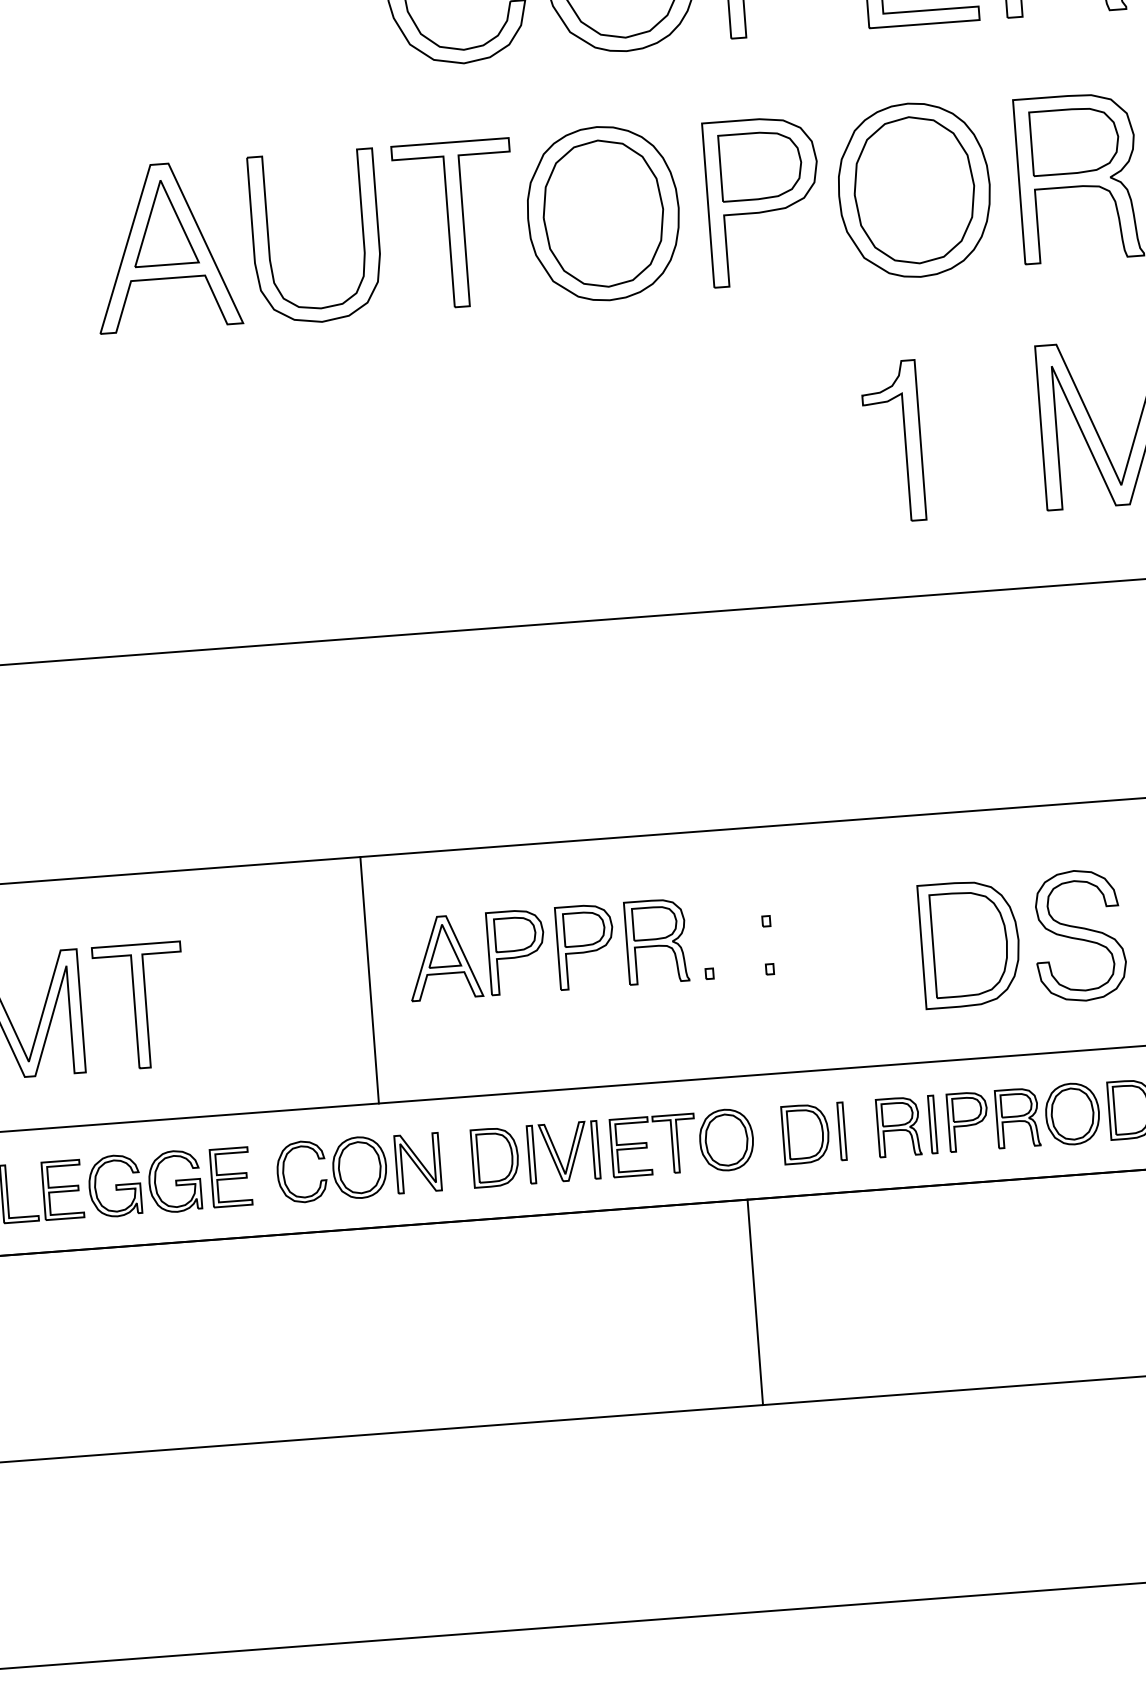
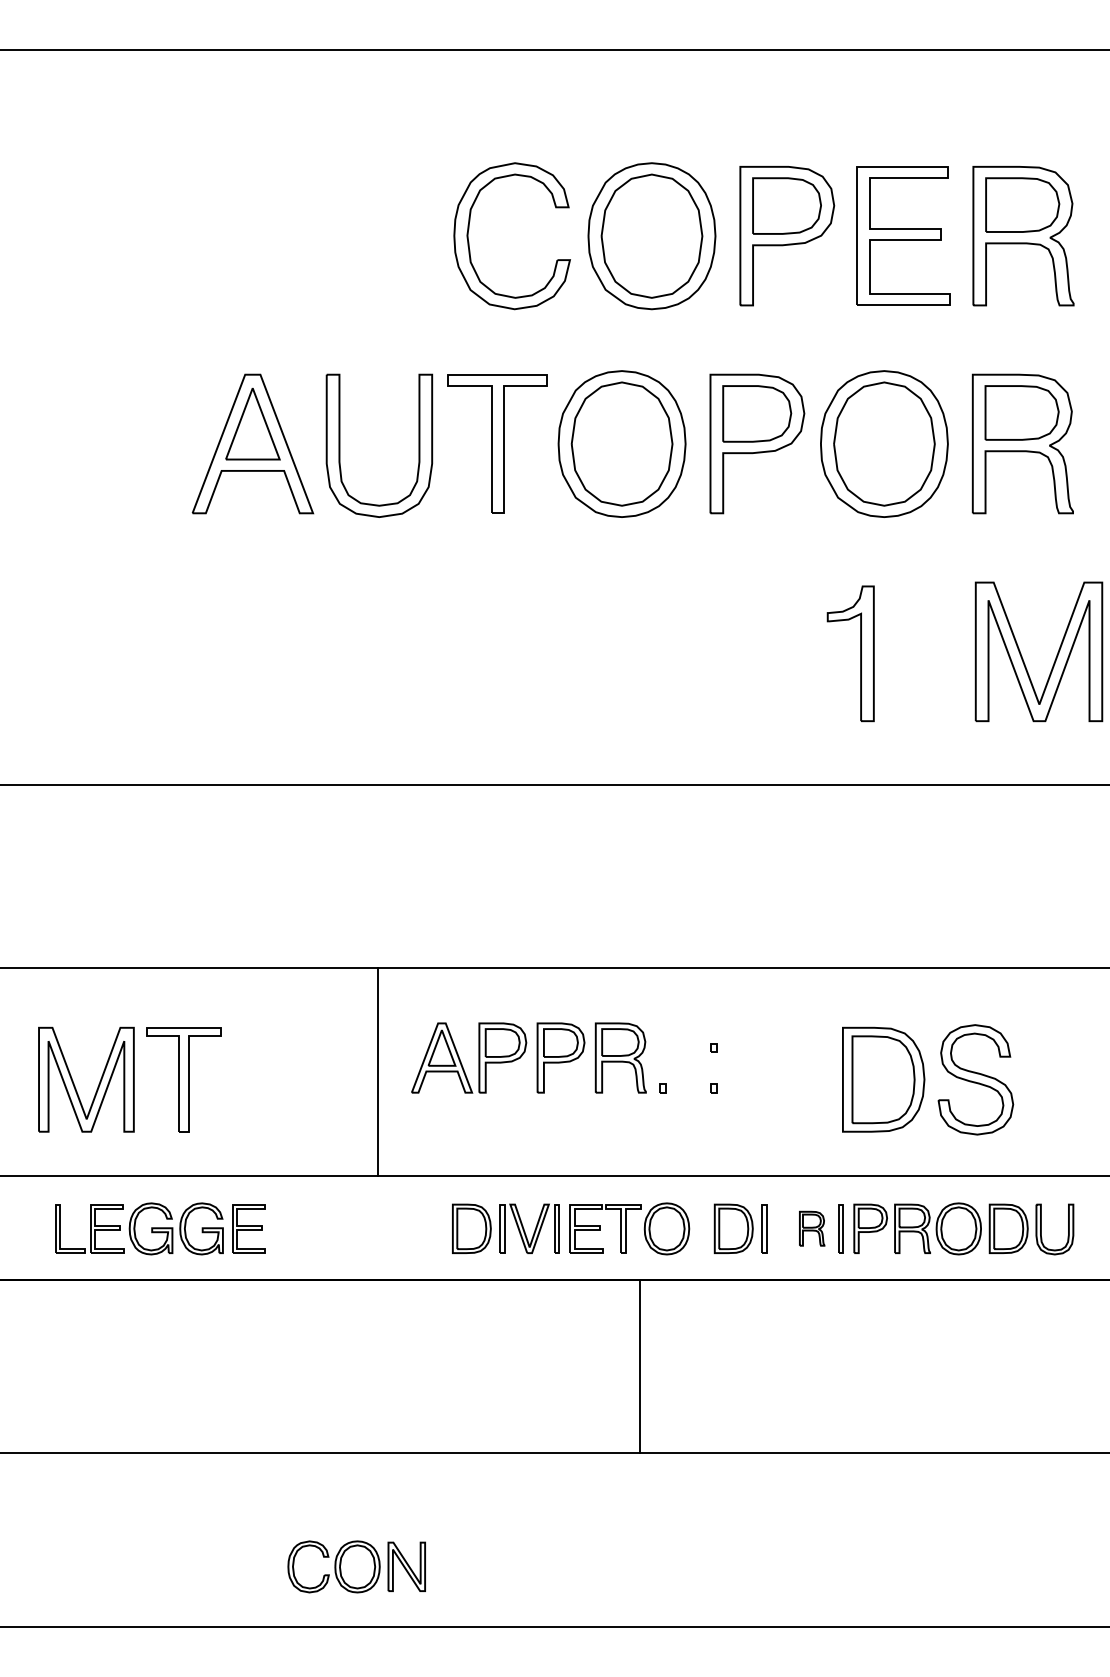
part: (897, 1126) -> (811, 1228), size x0.7
part: (358, 1167) -> (356, 1566), moved
line: (754, 1301) -> (639, 1366), moved

